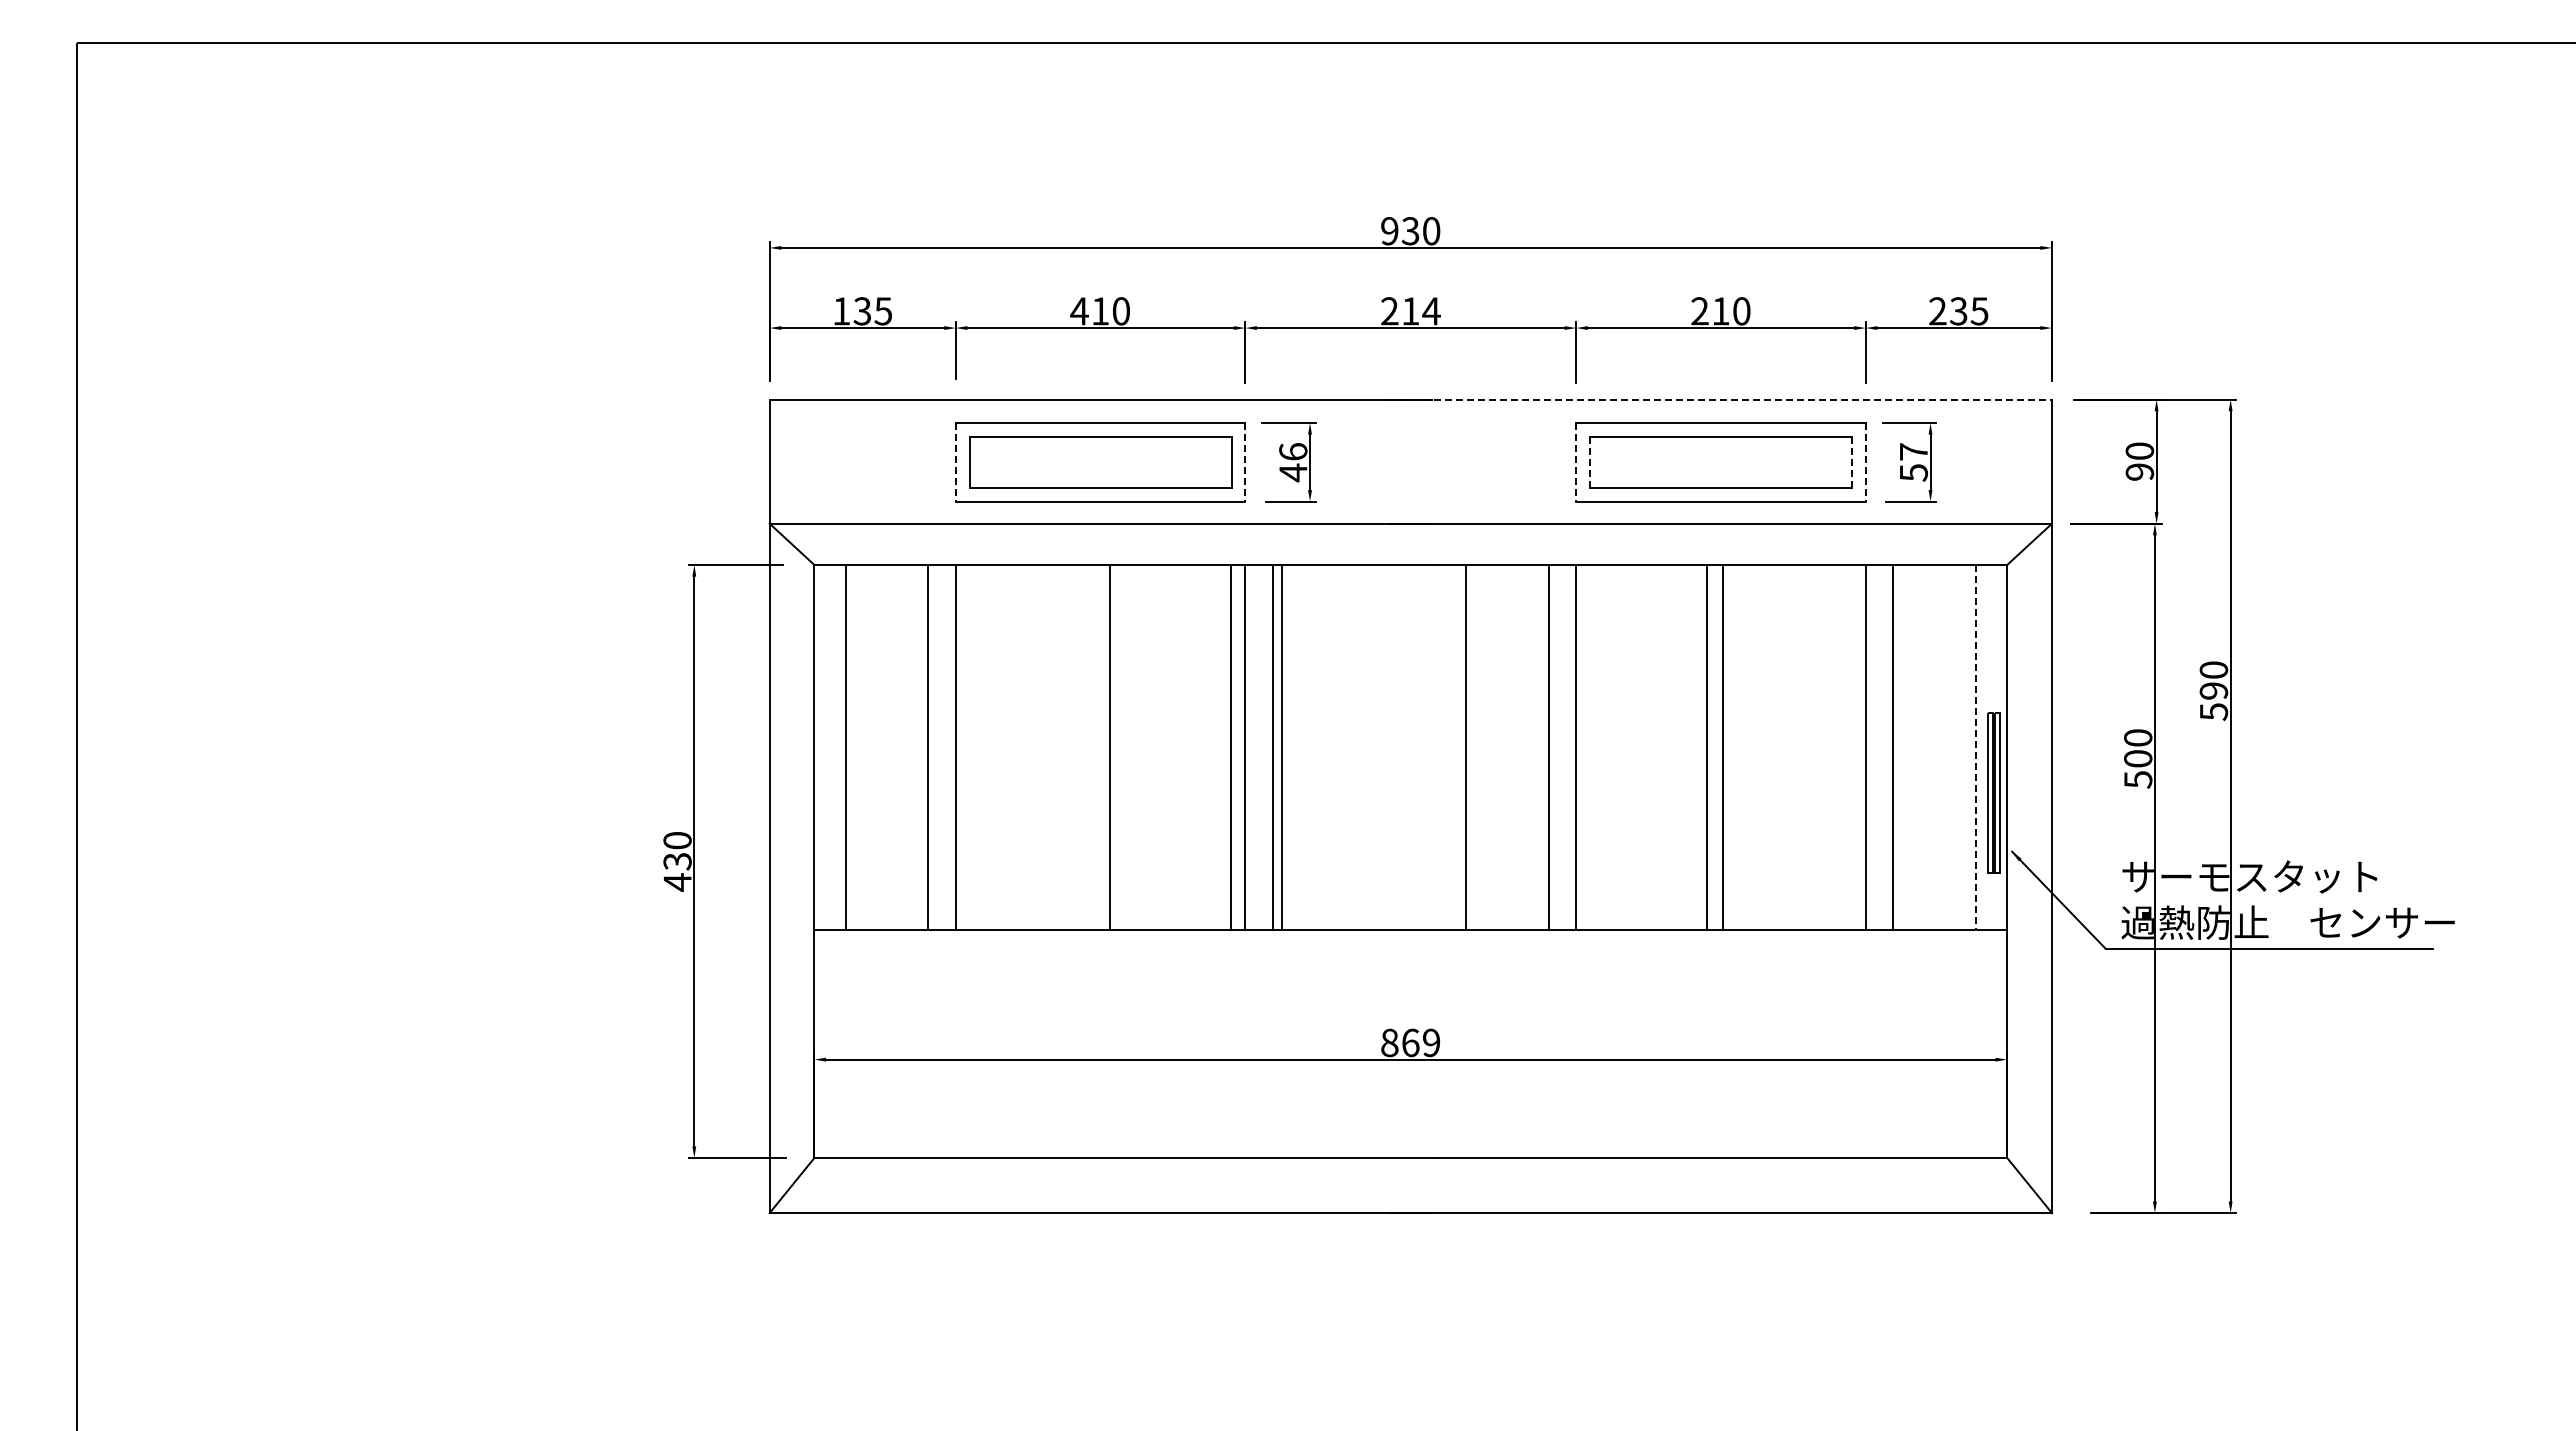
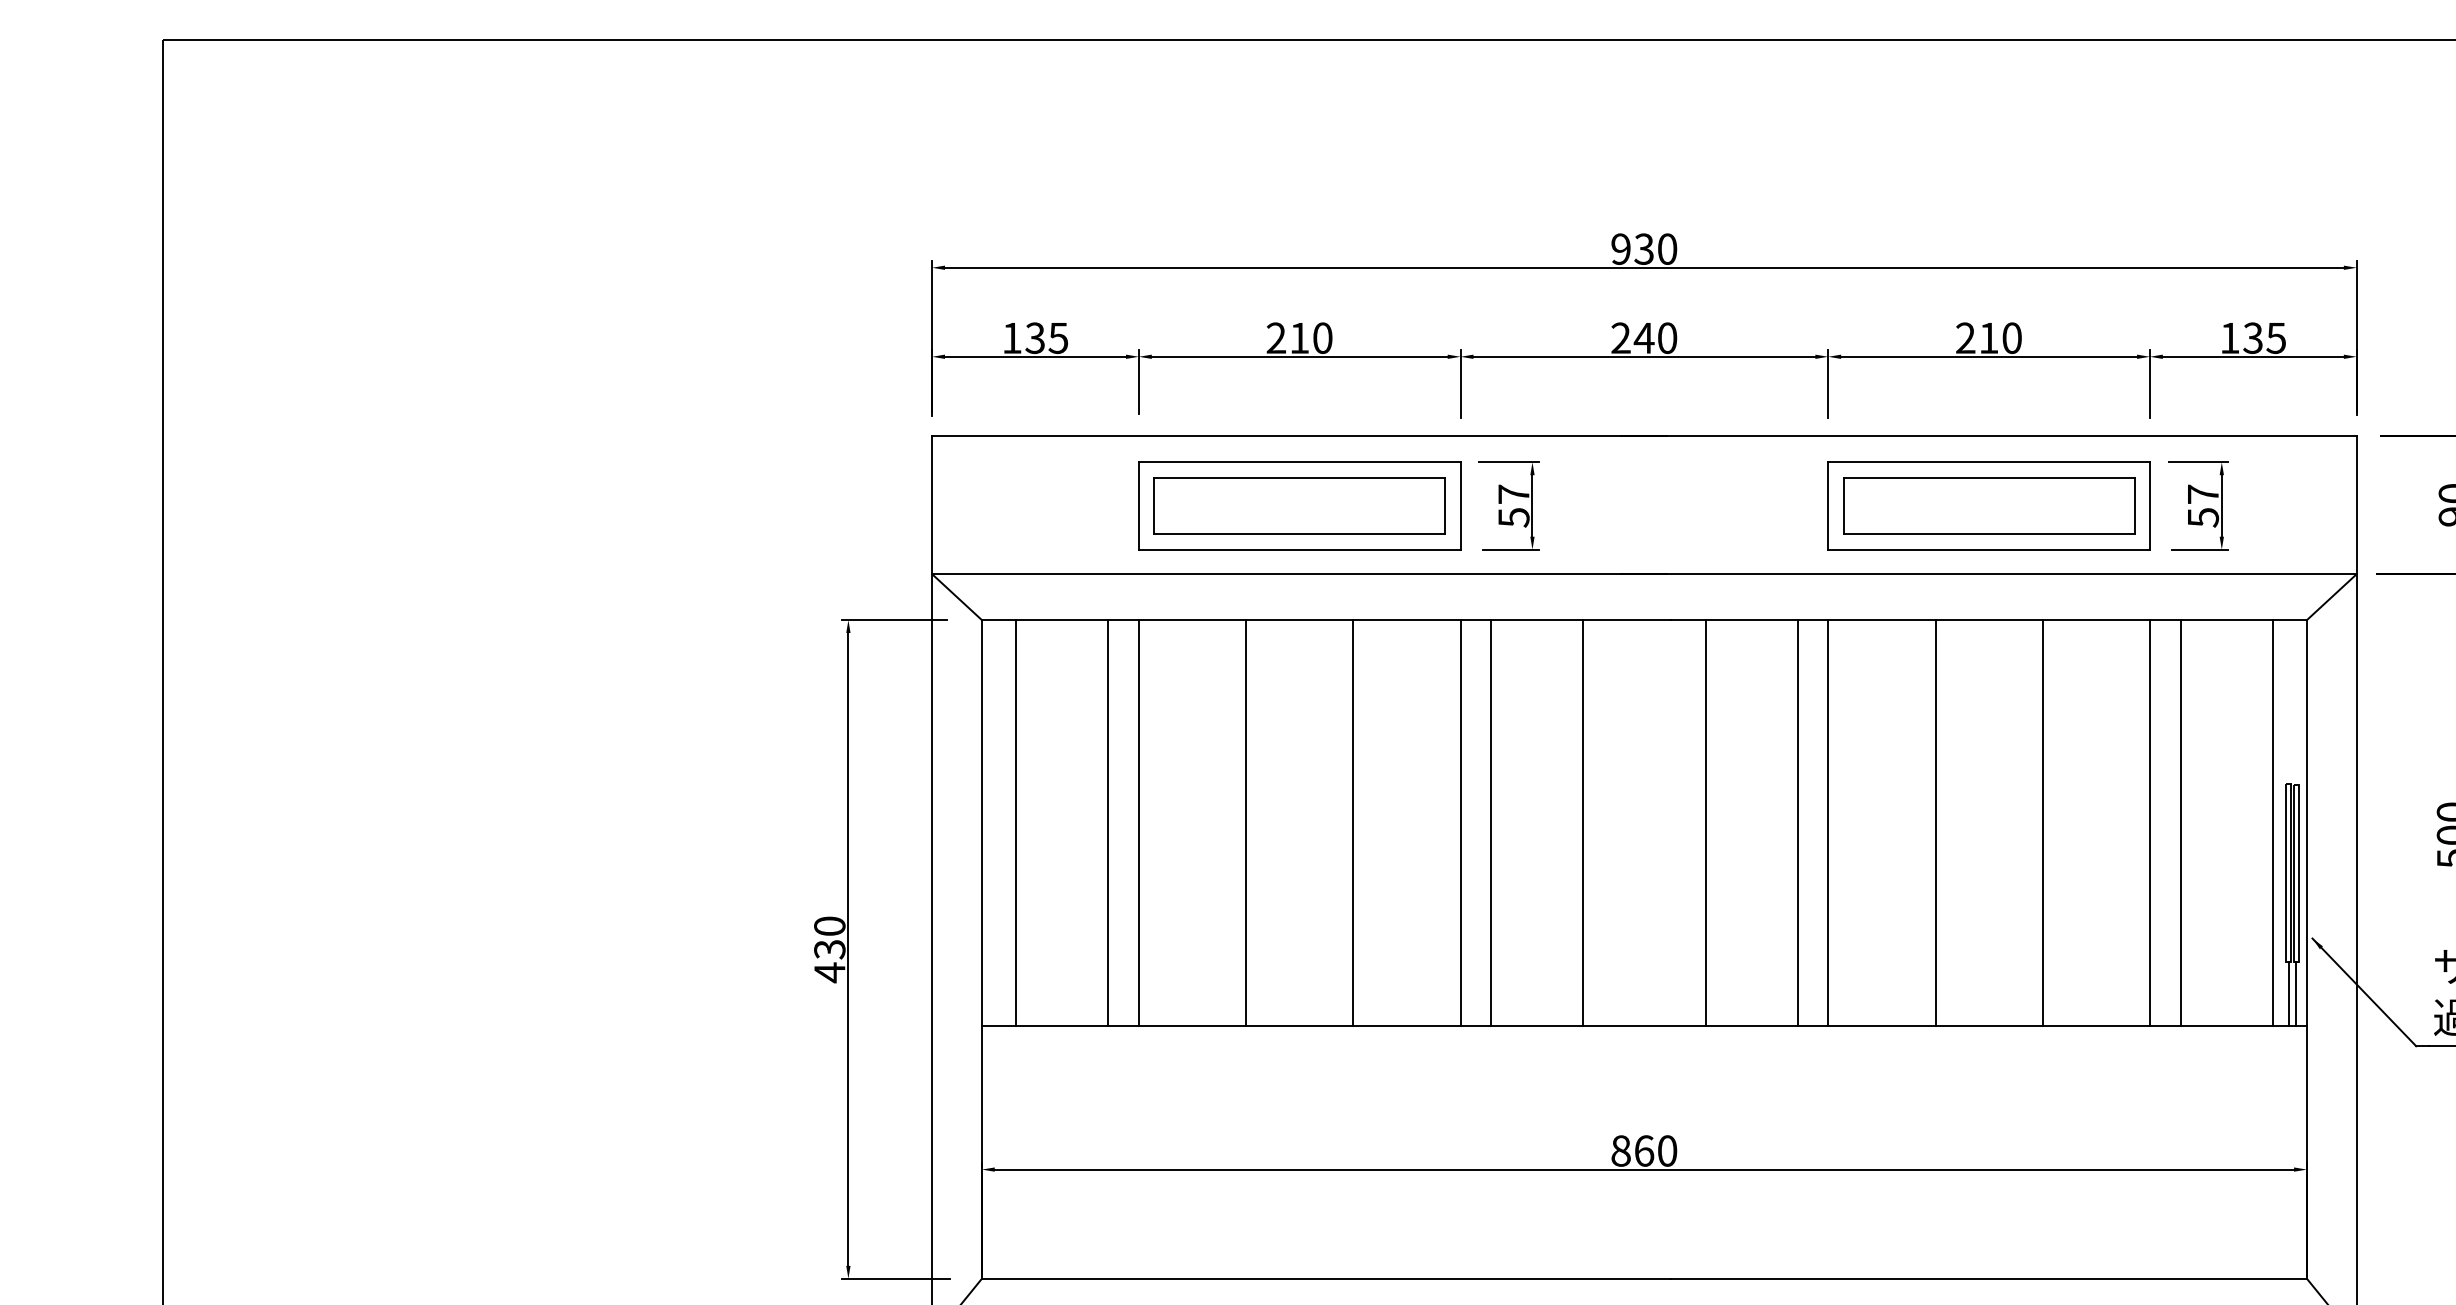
text: (1079, 311) -> (1276, 338), 410 -> 210
text: (1420, 311) -> (1655, 338), 214 -> 240
text: (1937, 311) -> (2229, 338), 235 -> 135
line: (1721, 399) -> (1989, 436), dashed -> solid
line: (955, 462) -> (1138, 506), dashed -> solid
line: (1245, 462) -> (1460, 506), dashed -> solid
text: (1293, 462) -> (1514, 506), 46 -> 57
line: (1576, 462) -> (1828, 506), dashed -> solid
line: (1590, 462) -> (1844, 506), dashed -> solid
line: (1852, 462) -> (2135, 506), dashed -> solid
line: (1865, 462) -> (2149, 506), dashed -> solid
line: (1110, 747) -> (1246, 822), moved
line: (1230, 747) -> (1352, 822), moved
line: (1281, 747) -> (1582, 822), moved
line: (1707, 747) -> (2042, 822), moved
line: (1722, 747) -> (1935, 822), moved
line: (1976, 747) -> (2272, 822), dashed -> solid
line: (1990, 901) -> (2288, 993), added
line: (1997, 901) -> (2296, 993), added
text: (1431, 1042) -> (1667, 1150), 869 -> 860

